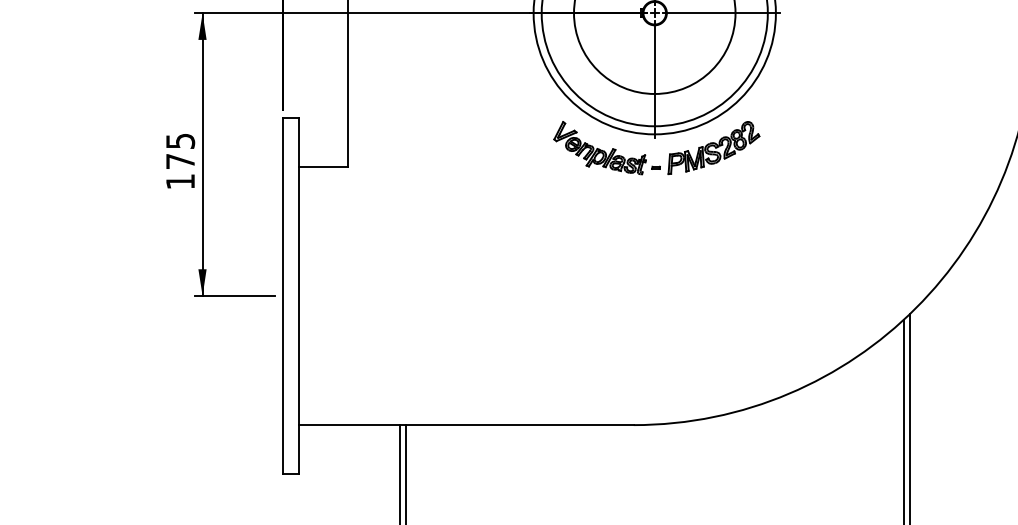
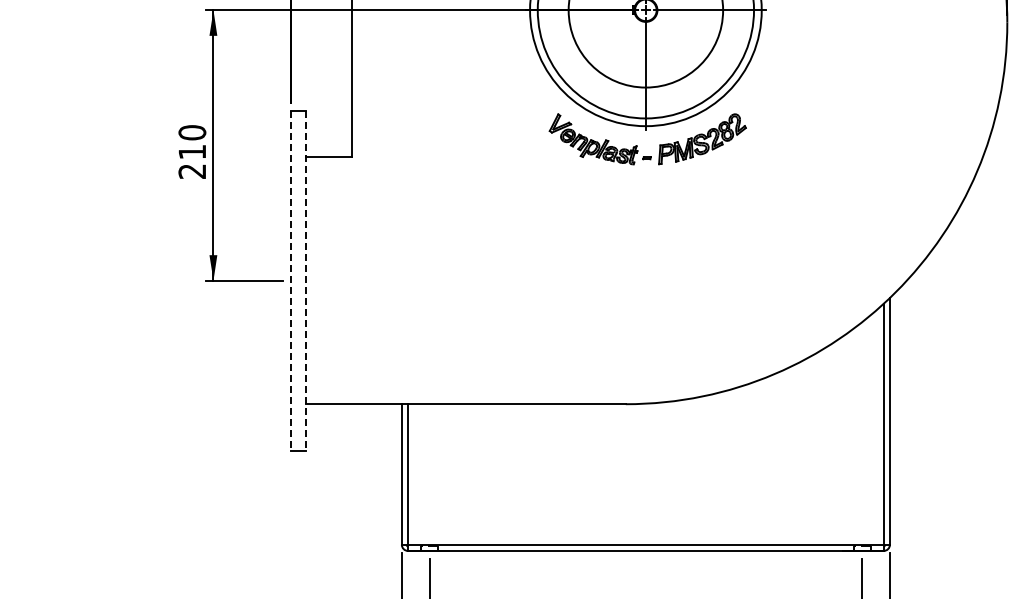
text: (180, 160) -> (192, 151), 175 -> 210
line: (283, 295) -> (290, 280), solid -> dashed
line: (299, 295) -> (306, 280), solid -> dashed

